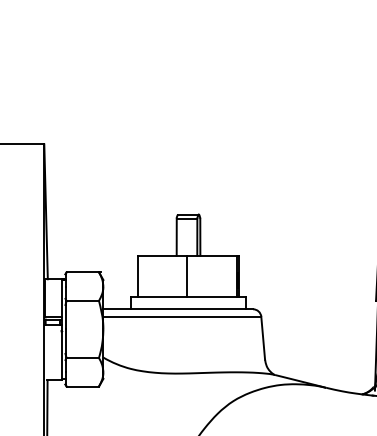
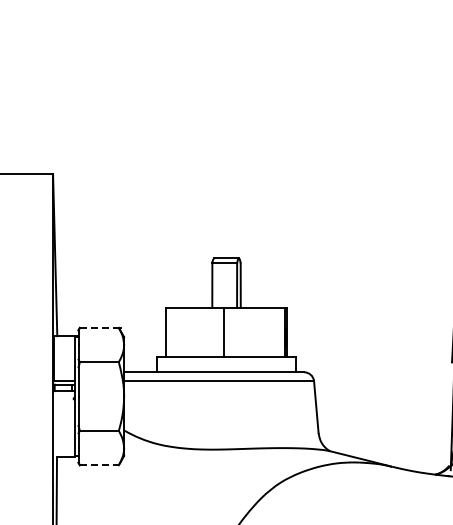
line: (82, 272) -> (99, 327), solid -> dashed
line: (82, 386) -> (99, 465), solid -> dashed

